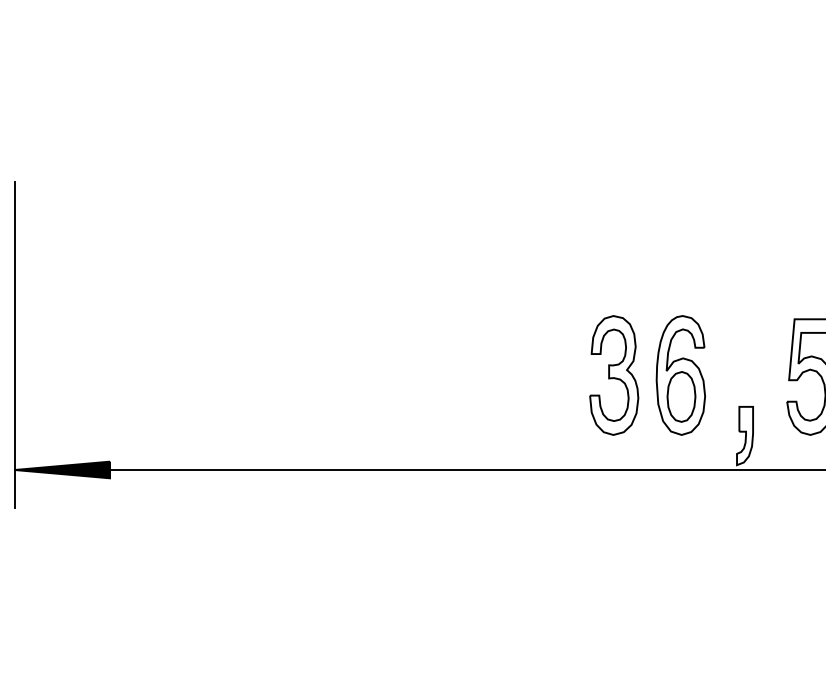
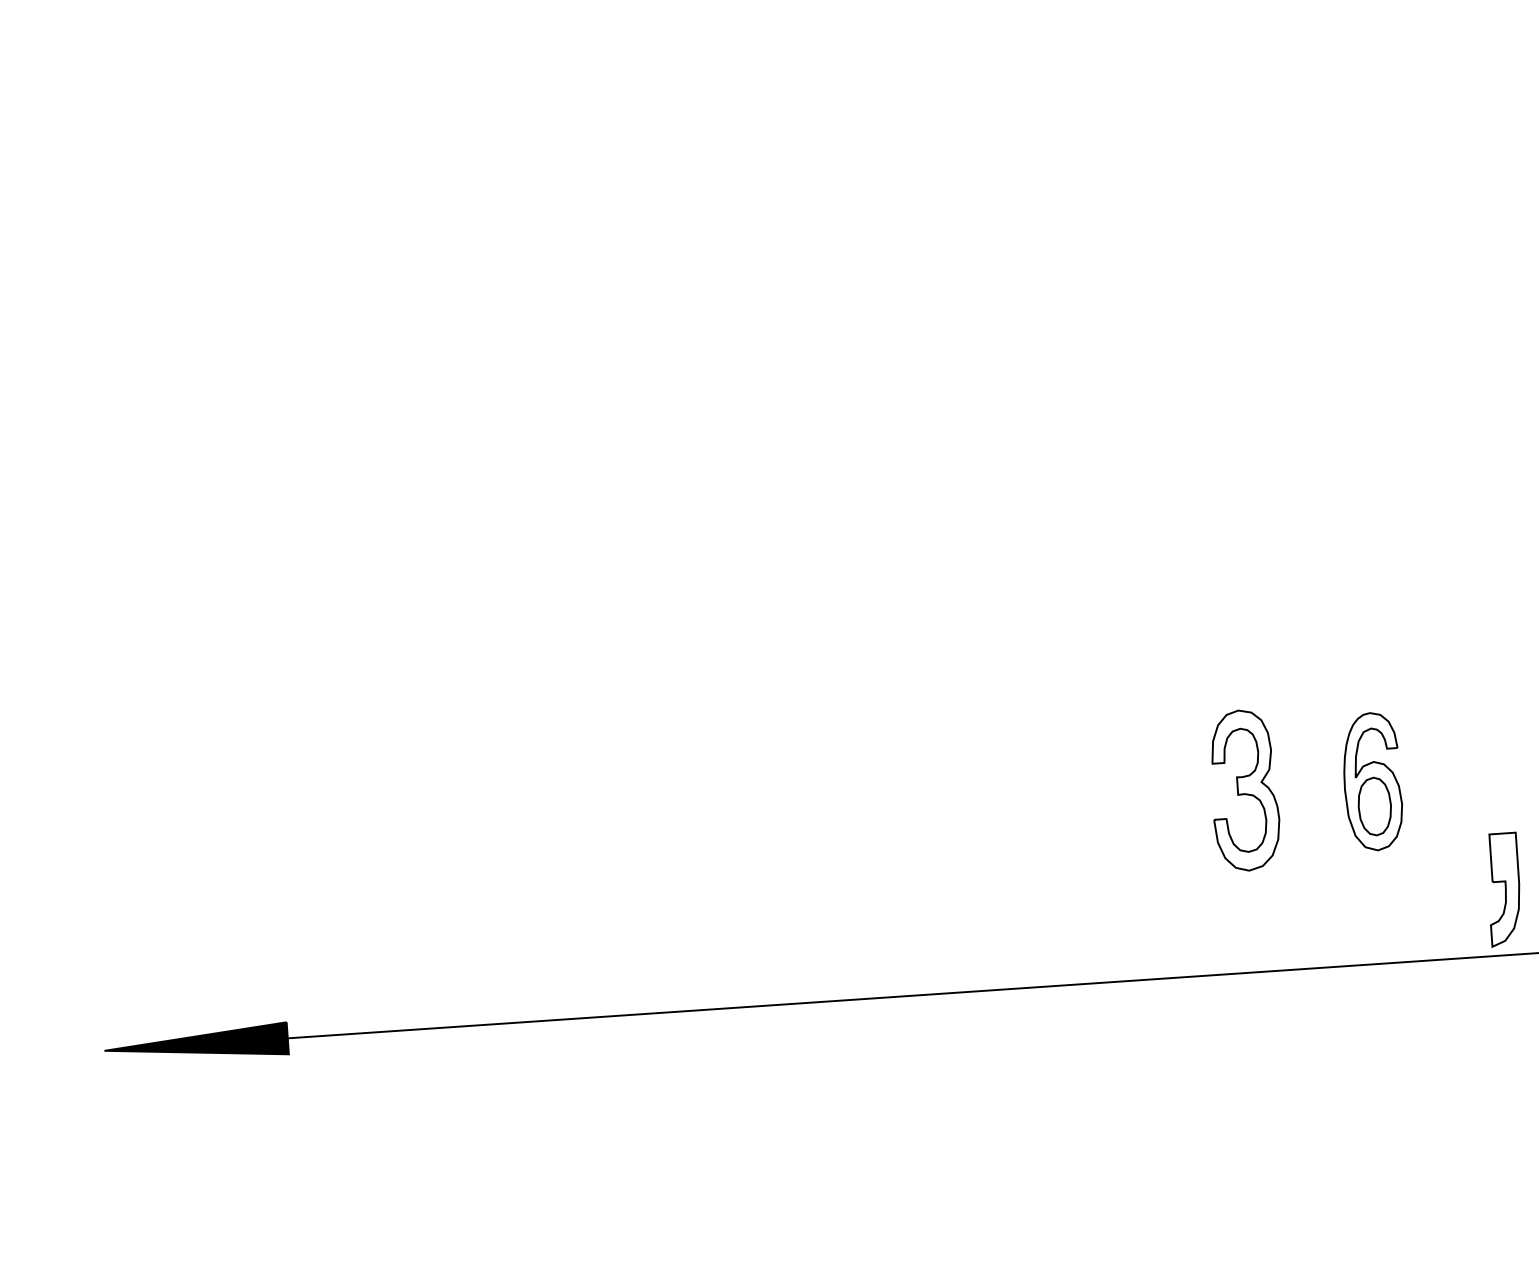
line: (14, 344) -> (87, 809), removed
part: (614, 375) -> (1245, 790), size x0.7
part: (680, 375) -> (1372, 781), size x0.6

